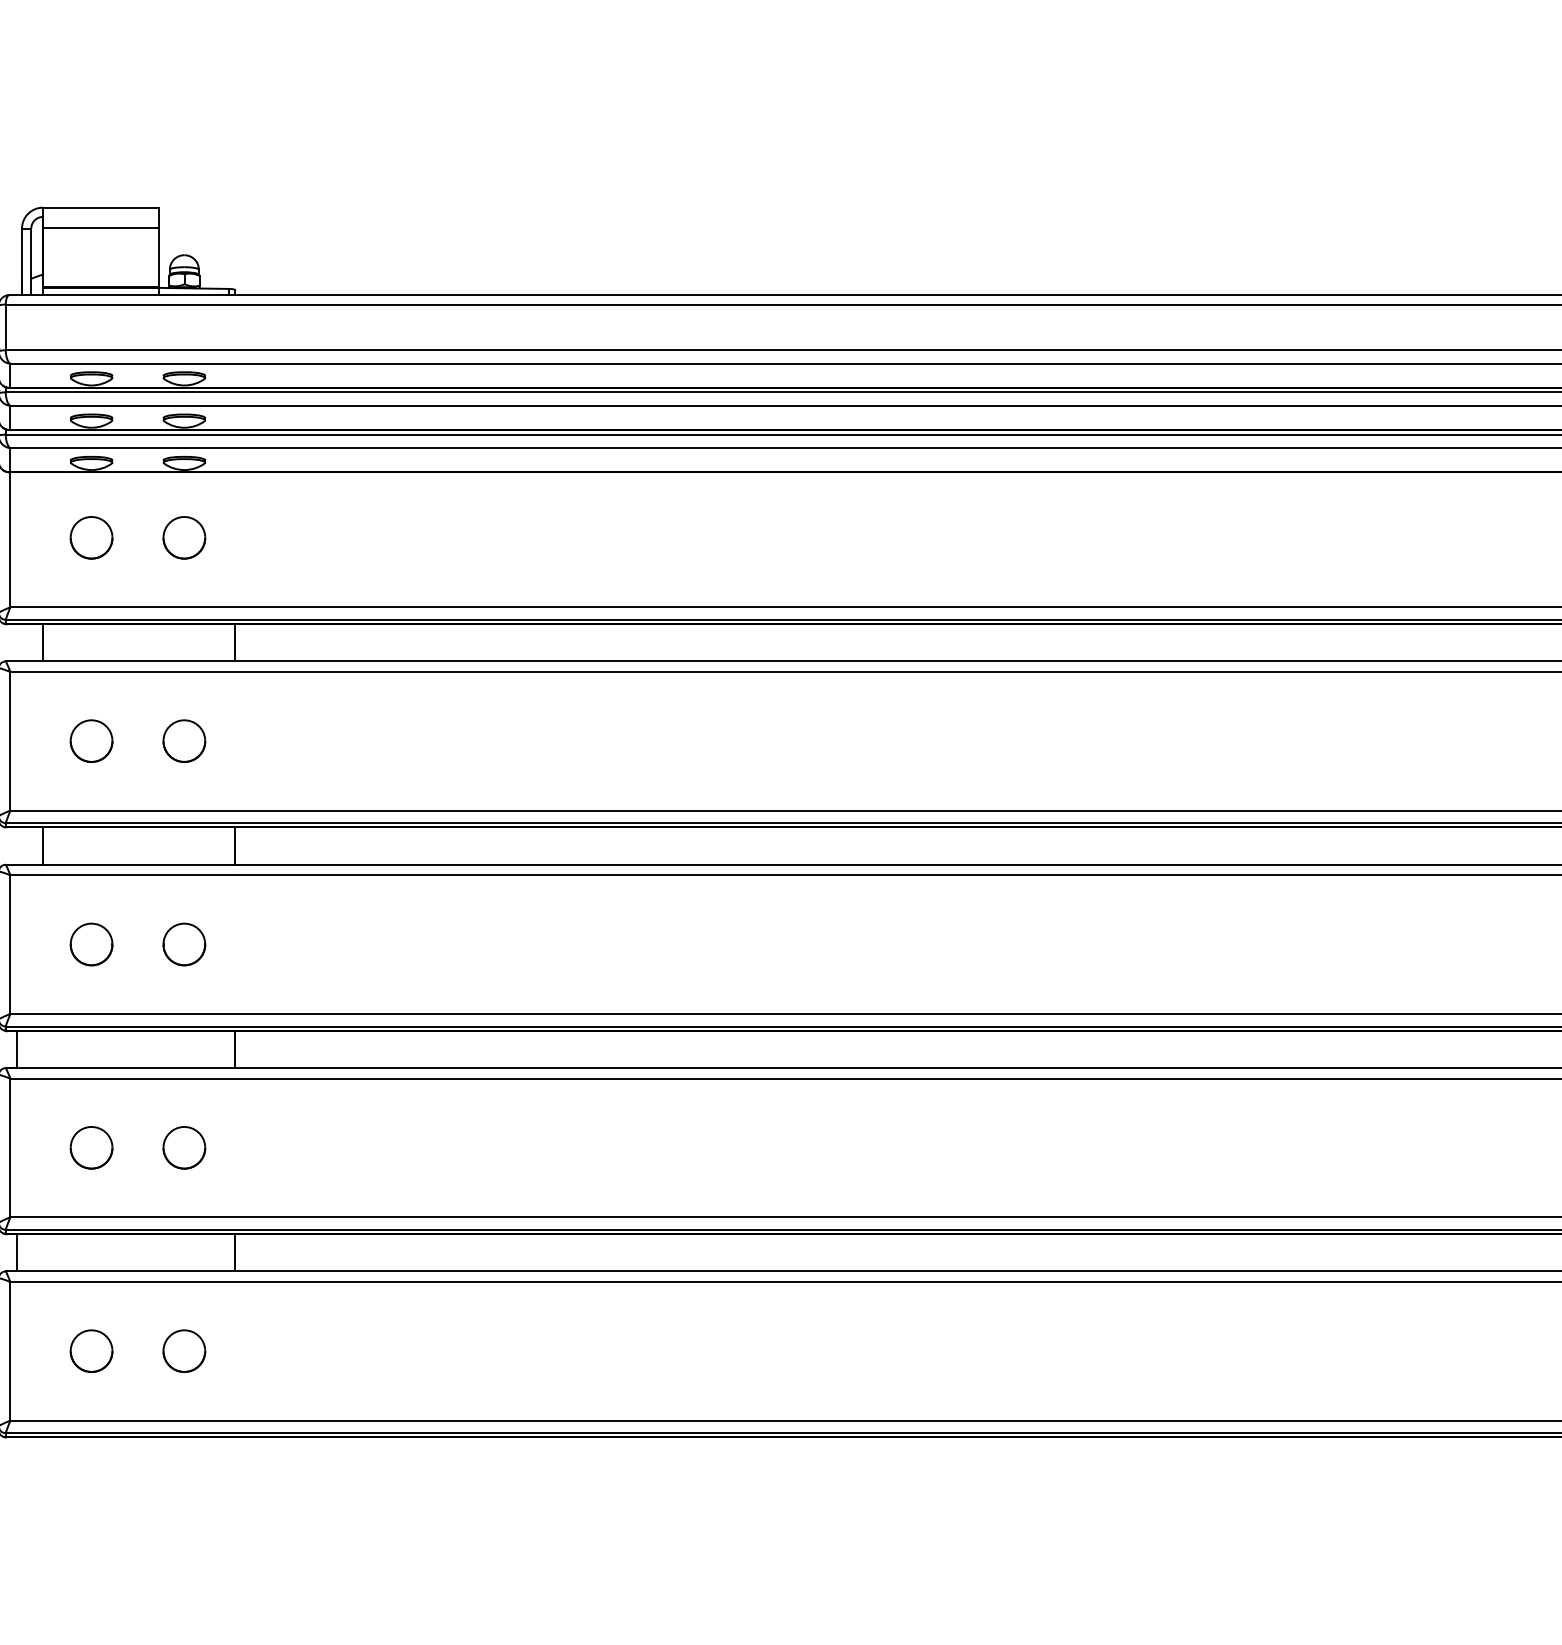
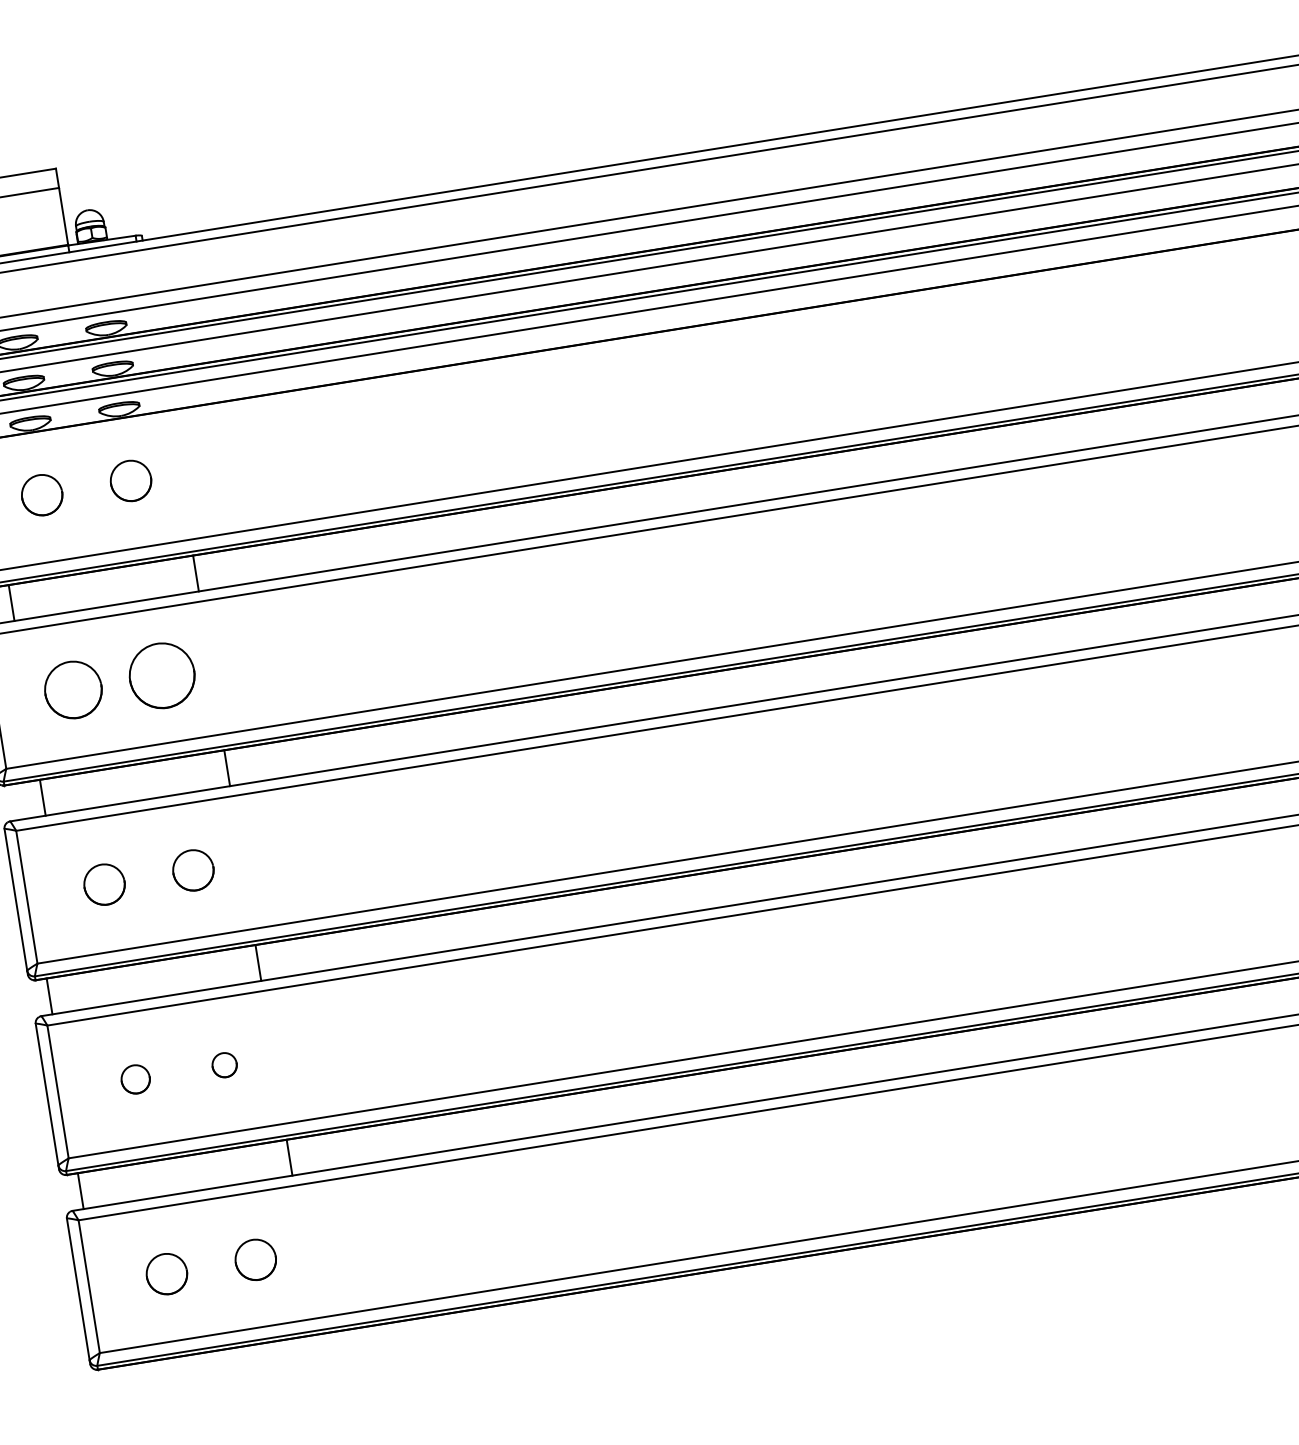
part: (91, 740) -> (73, 689), size x1.4
part: (184, 740) -> (162, 675), size x1.6
part: (91, 1147) -> (135, 1079), size x0.7
part: (184, 1147) -> (224, 1064), size x0.6

